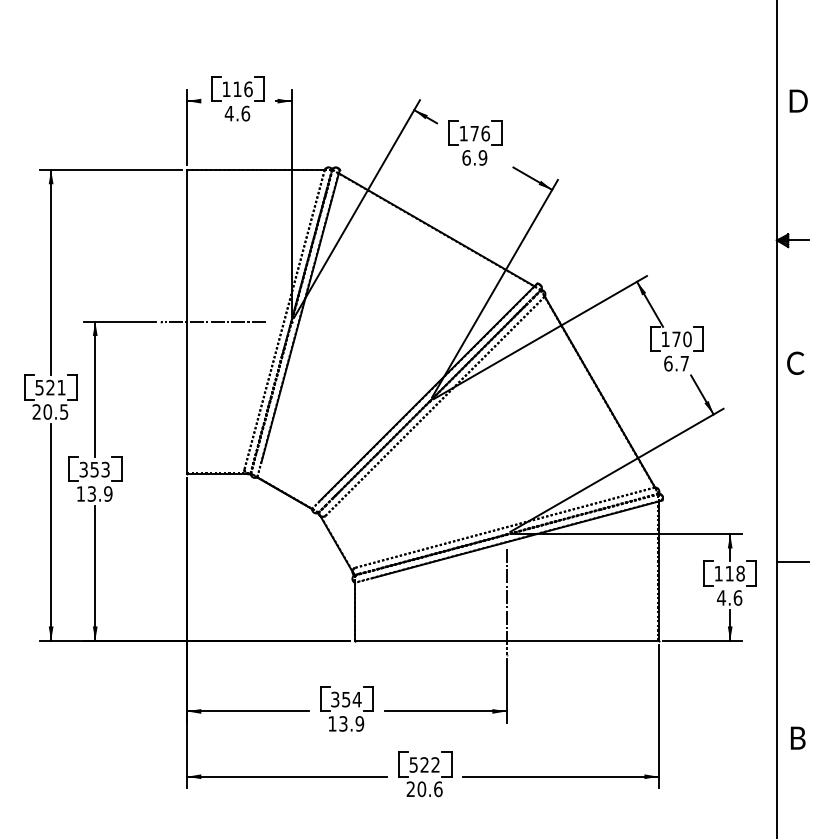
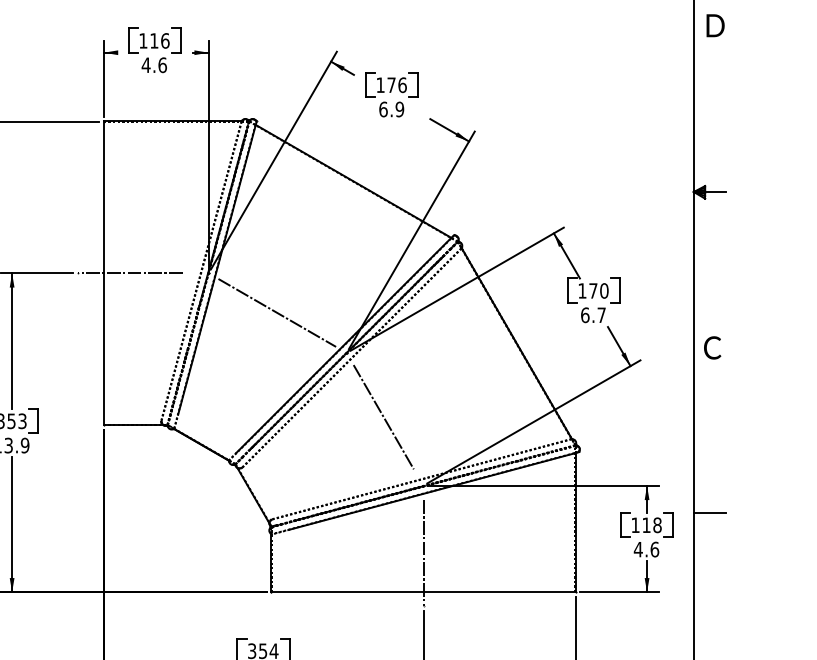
text: (798, 100) -> (715, 25), moved
line: (360, 361) -> (277, 313), added
text: (795, 362) -> (712, 347), moved
line: (466, 465) -> (383, 417), added

